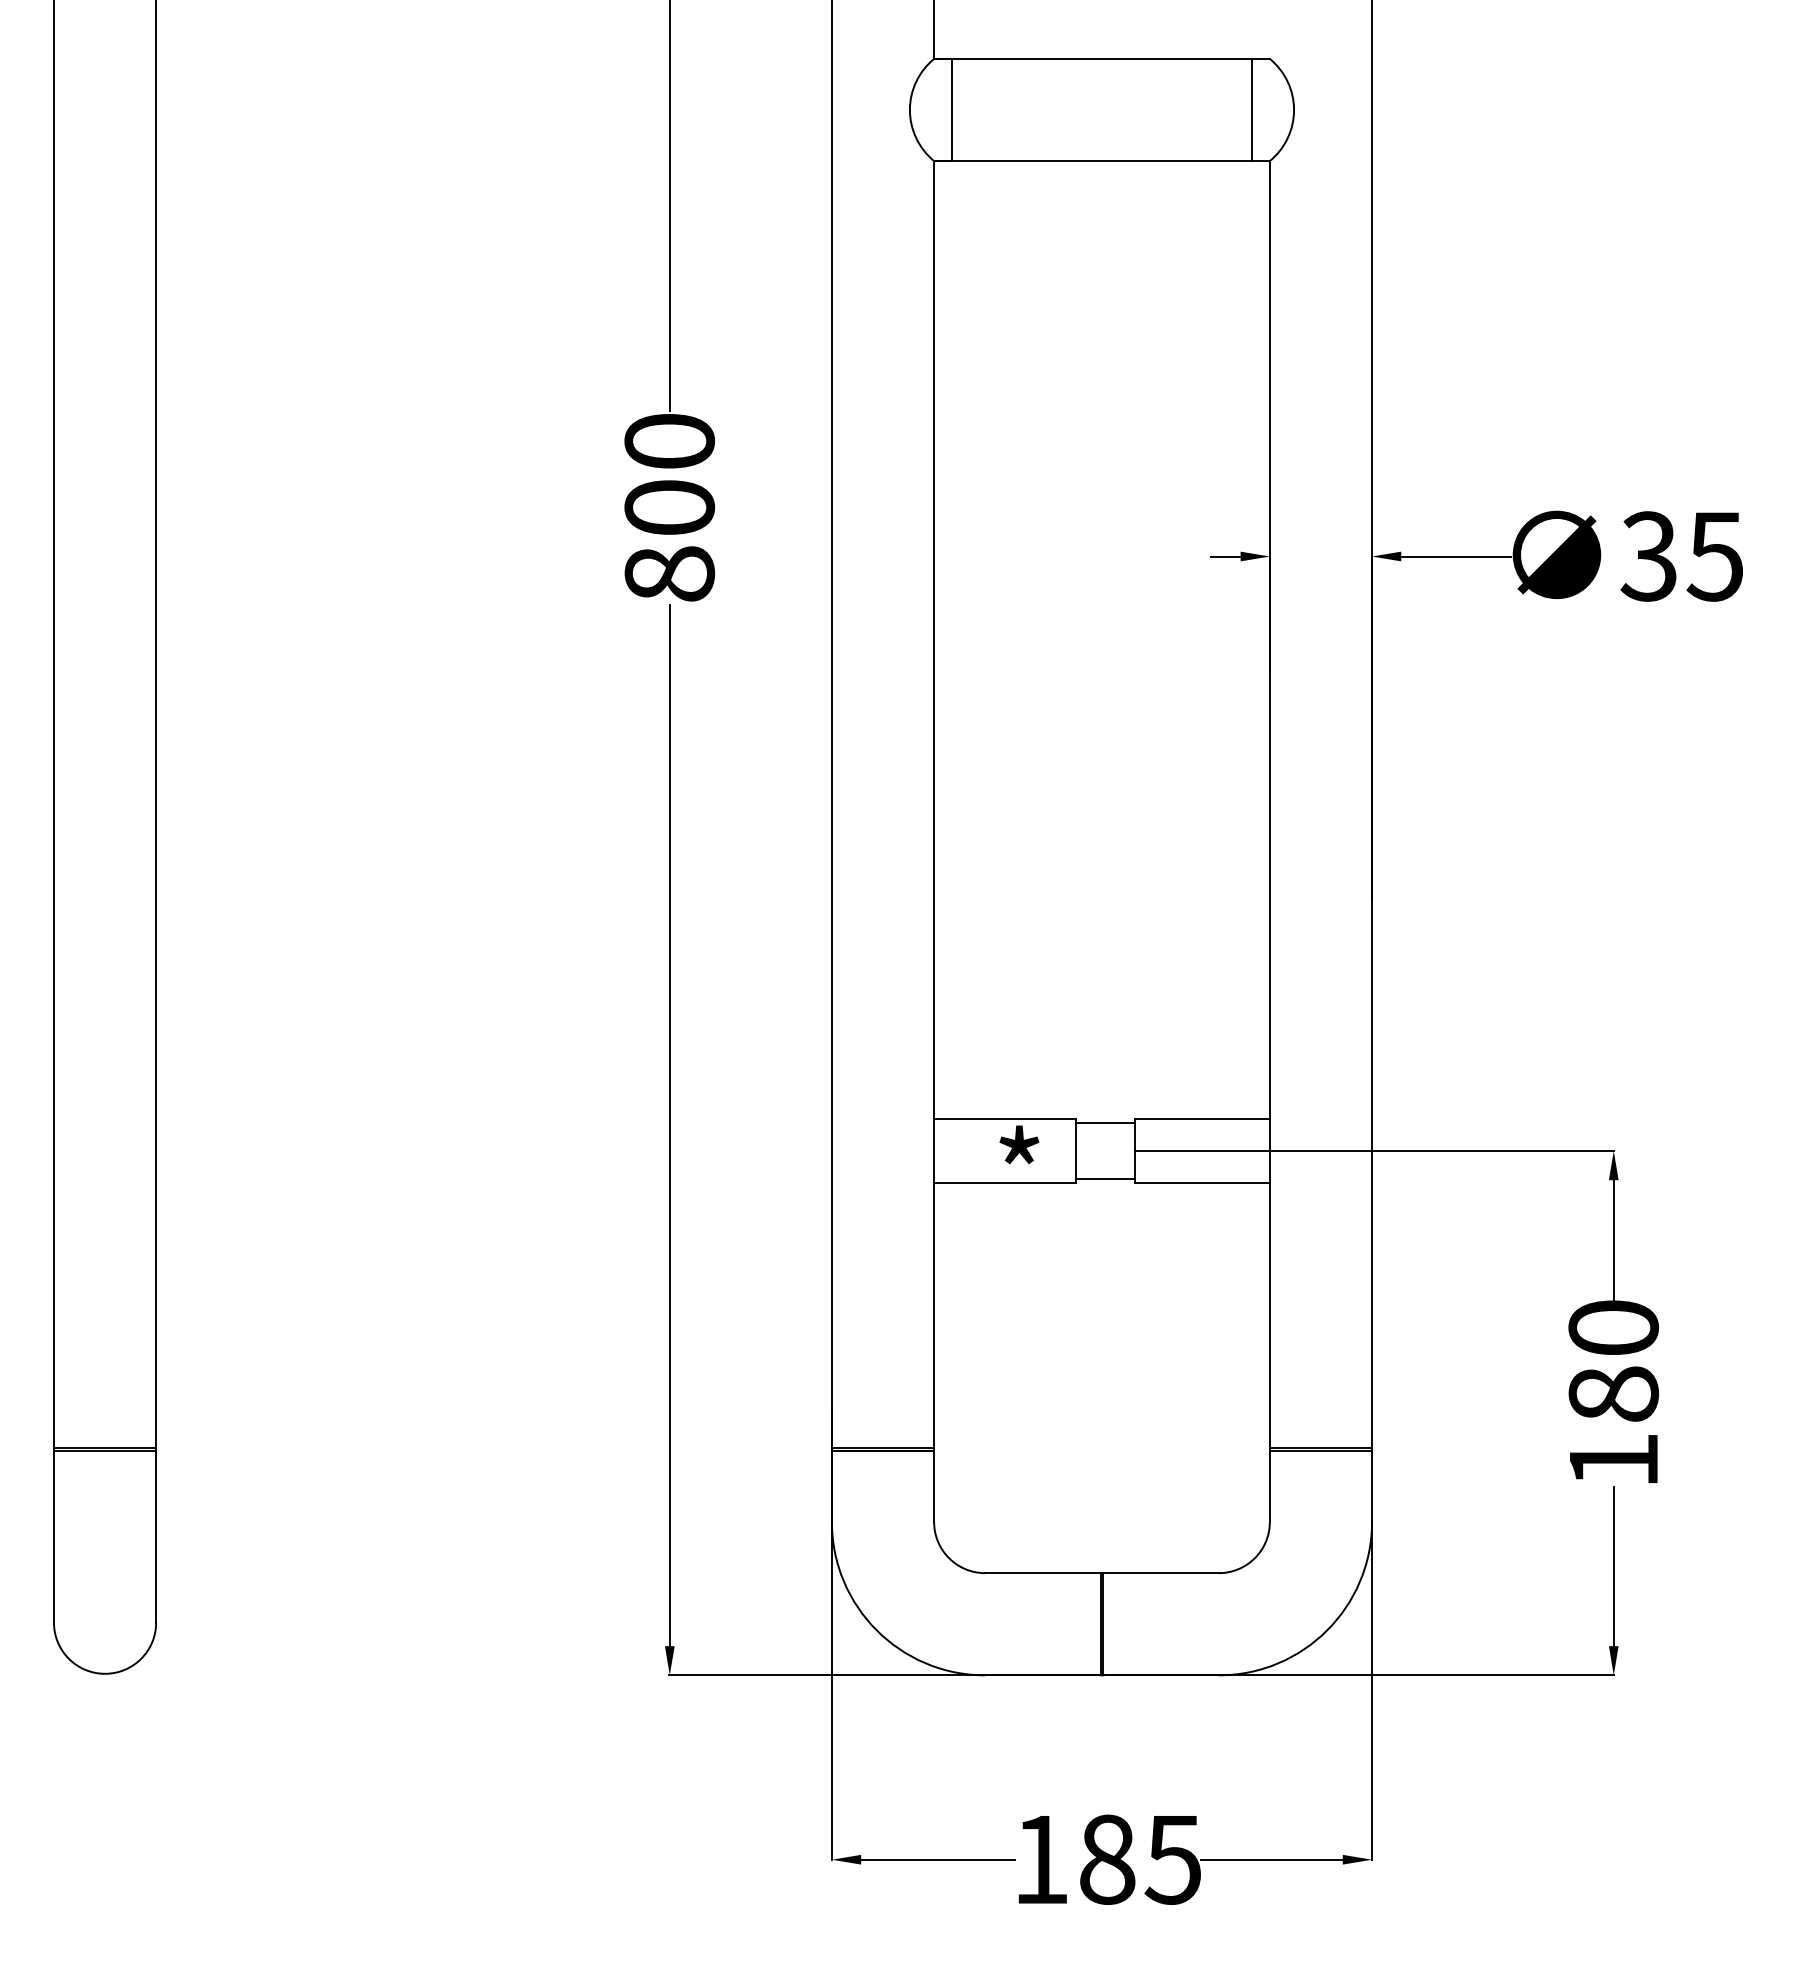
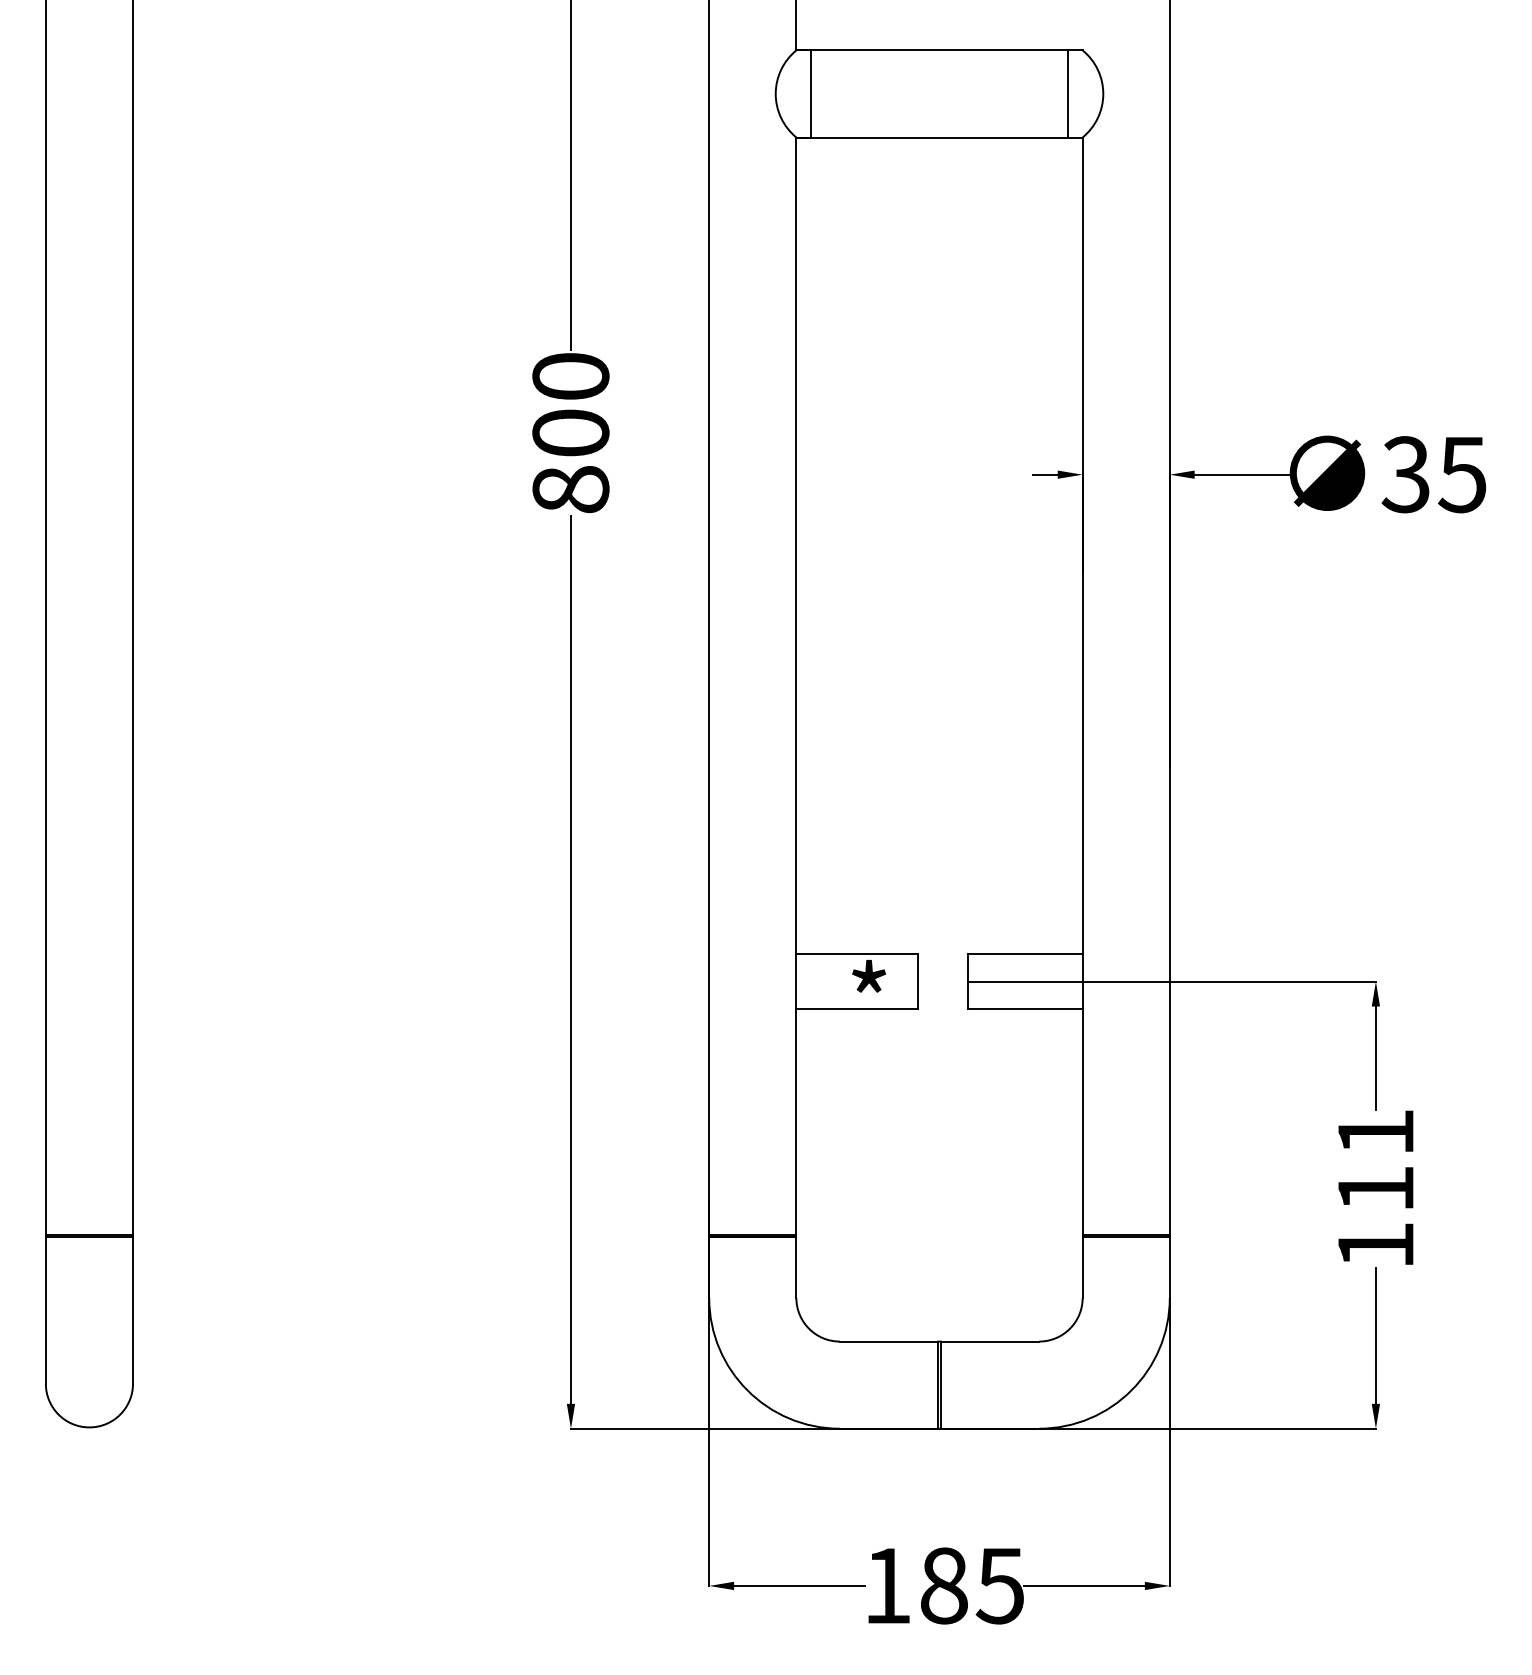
line: (1105, 1123) -> (942, 958), removed
line: (1105, 1178) -> (942, 1005), removed
text: (1613, 1360) -> (1375, 1160), 180 -> 111

